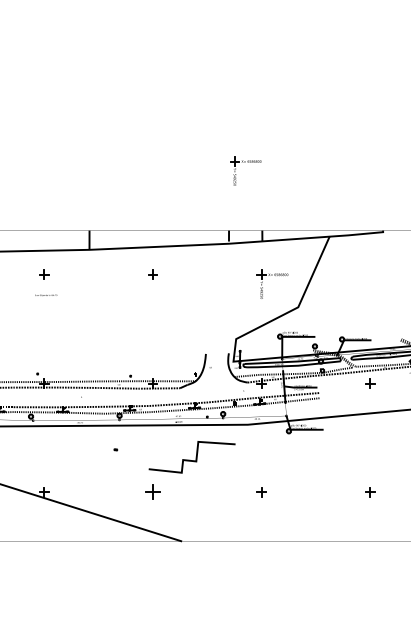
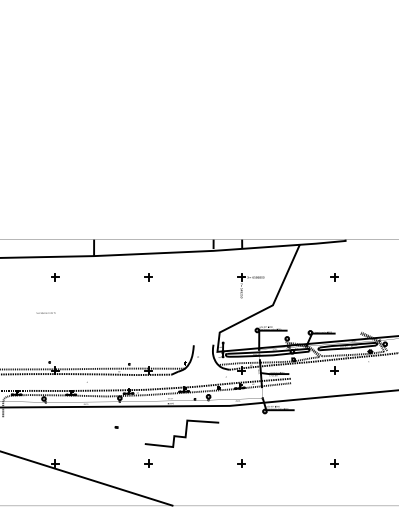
part: (242, 162) -> (225, 181), removed
part: (370, 274) -> (334, 277), added
text: (45, 294) -> (45, 312), moved
part: (153, 491) -> (148, 463), size x0.62

